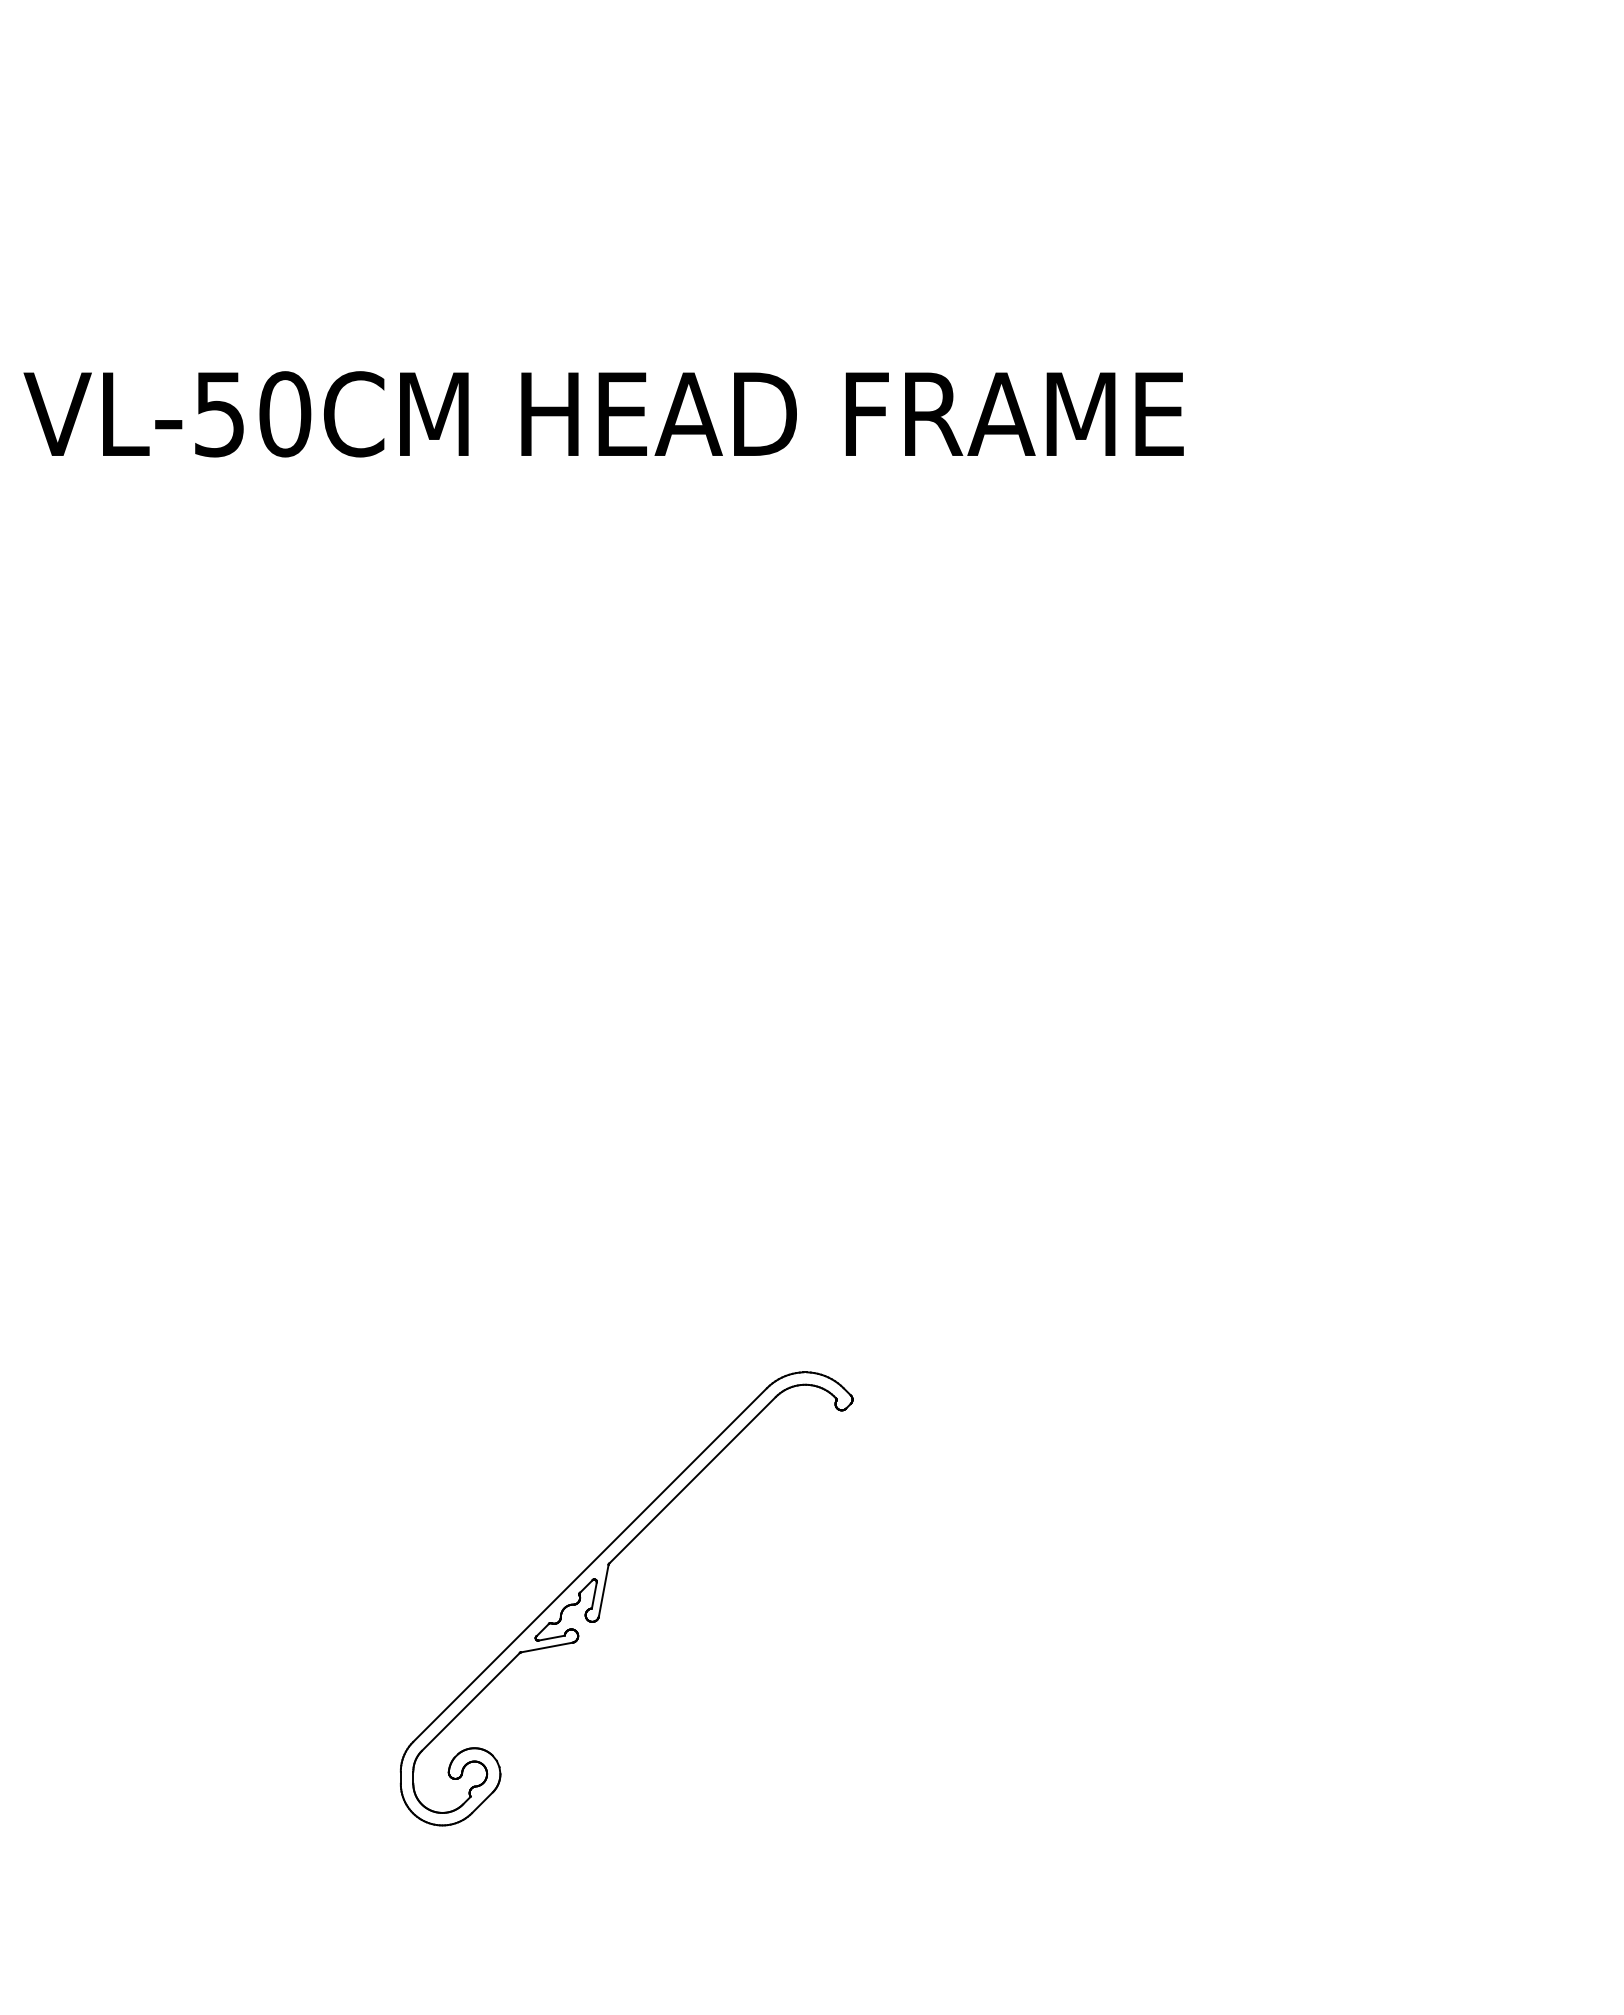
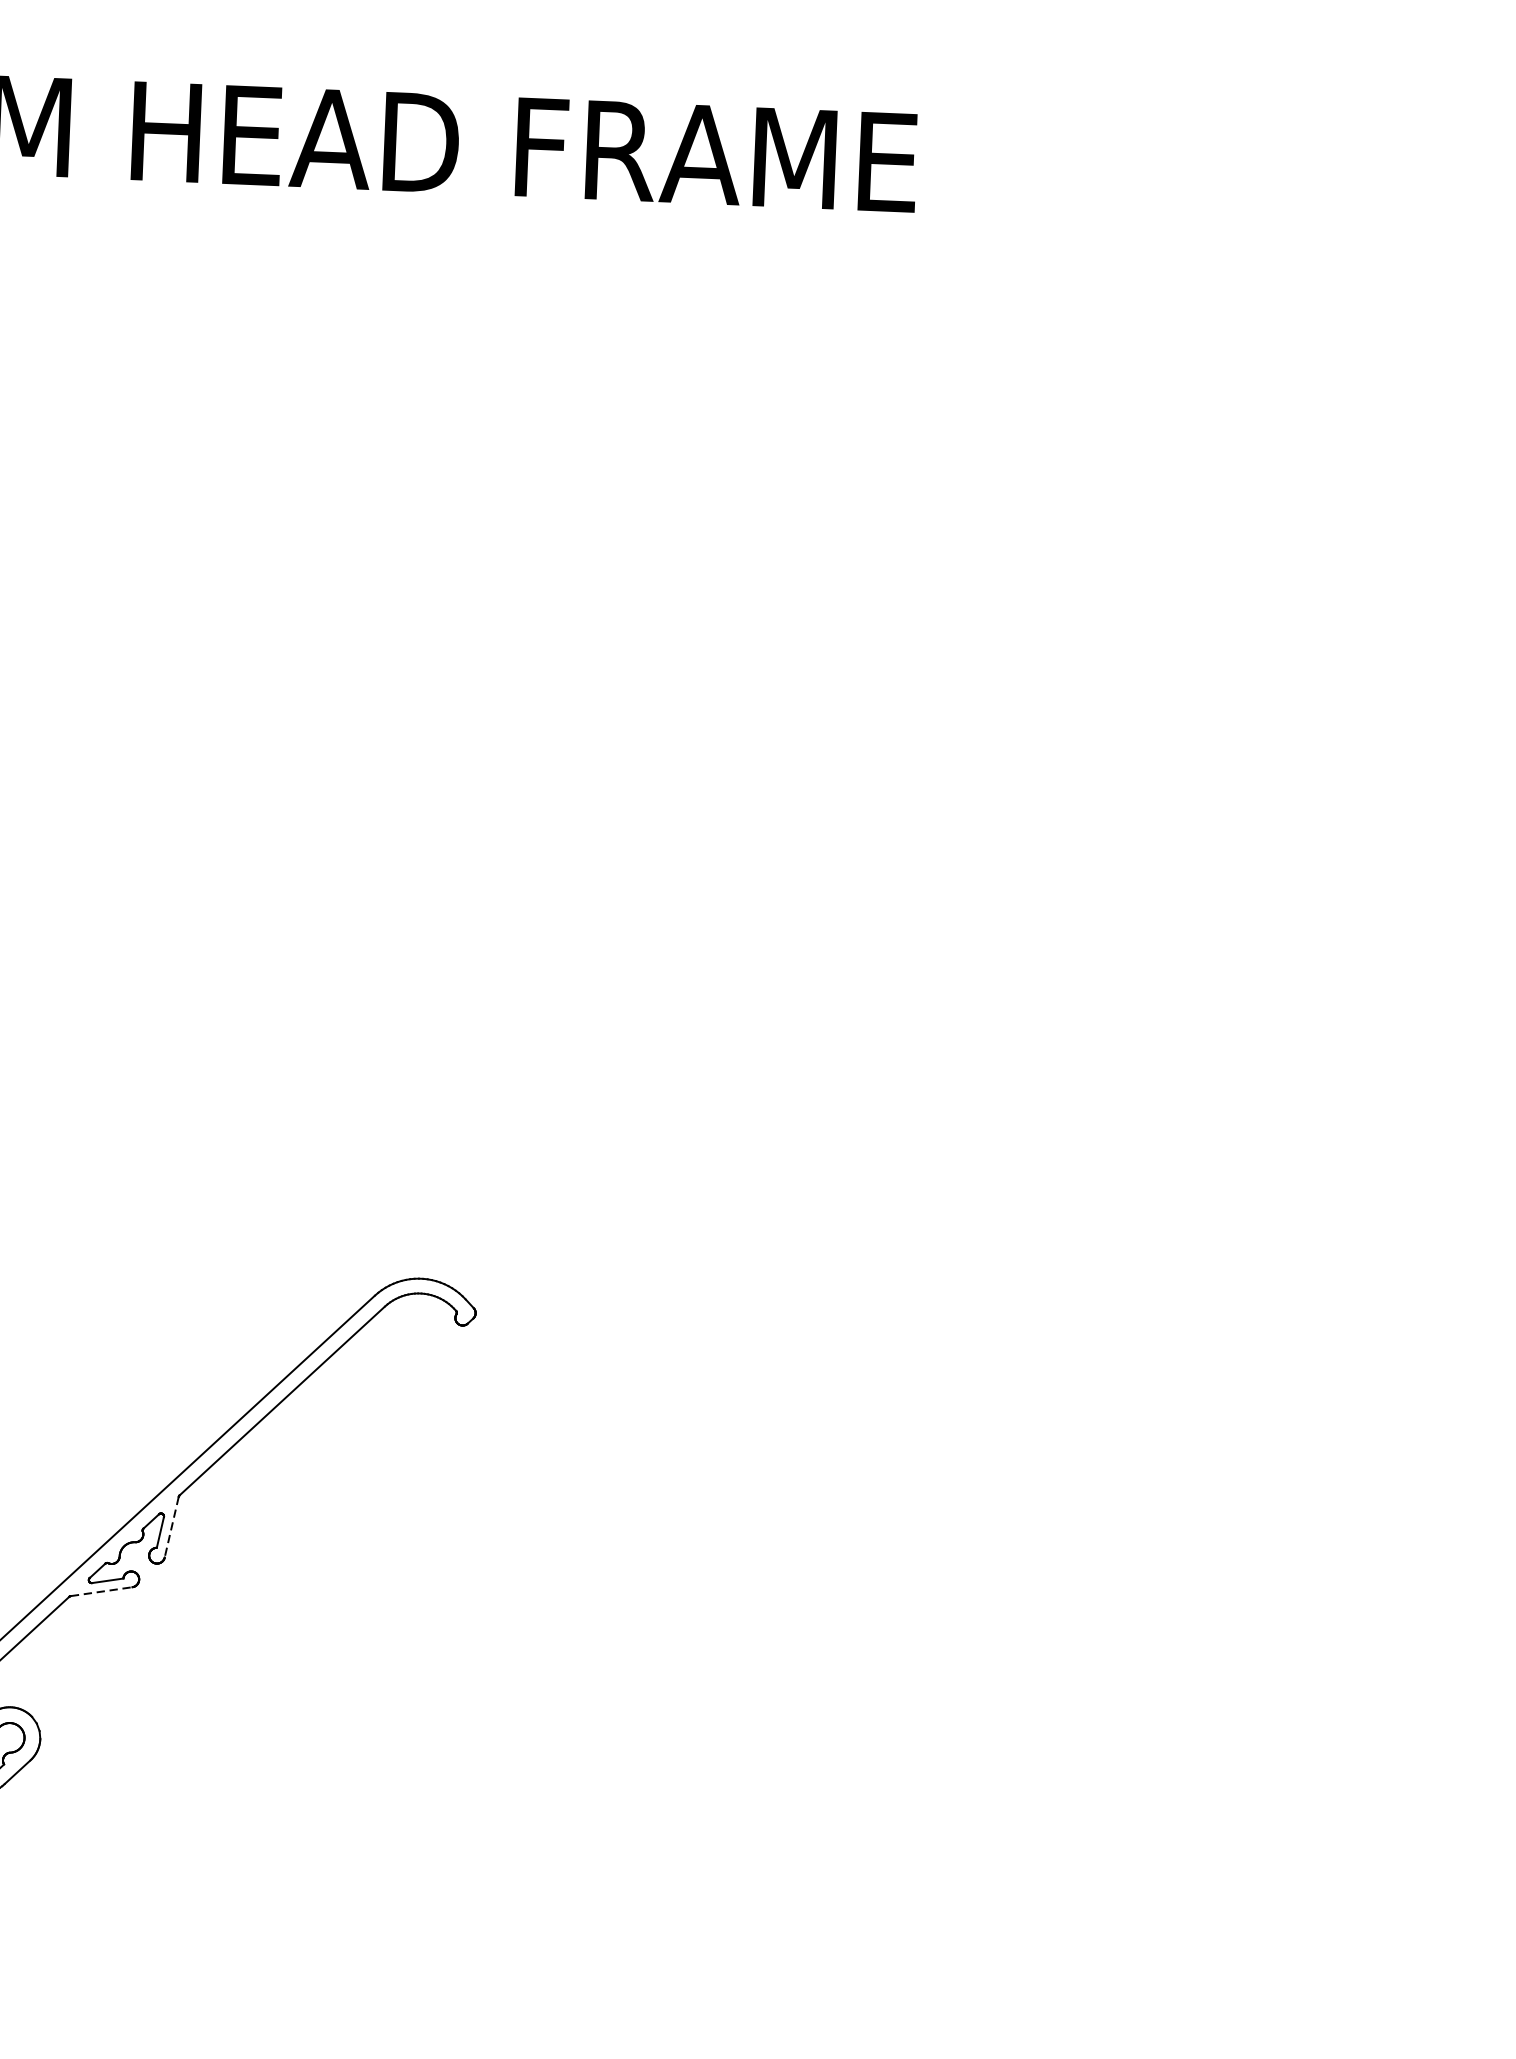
line: (603, 1591) -> (171, 1528), solid -> dashed
line: (547, 1647) -> (102, 1591), solid -> dashed

